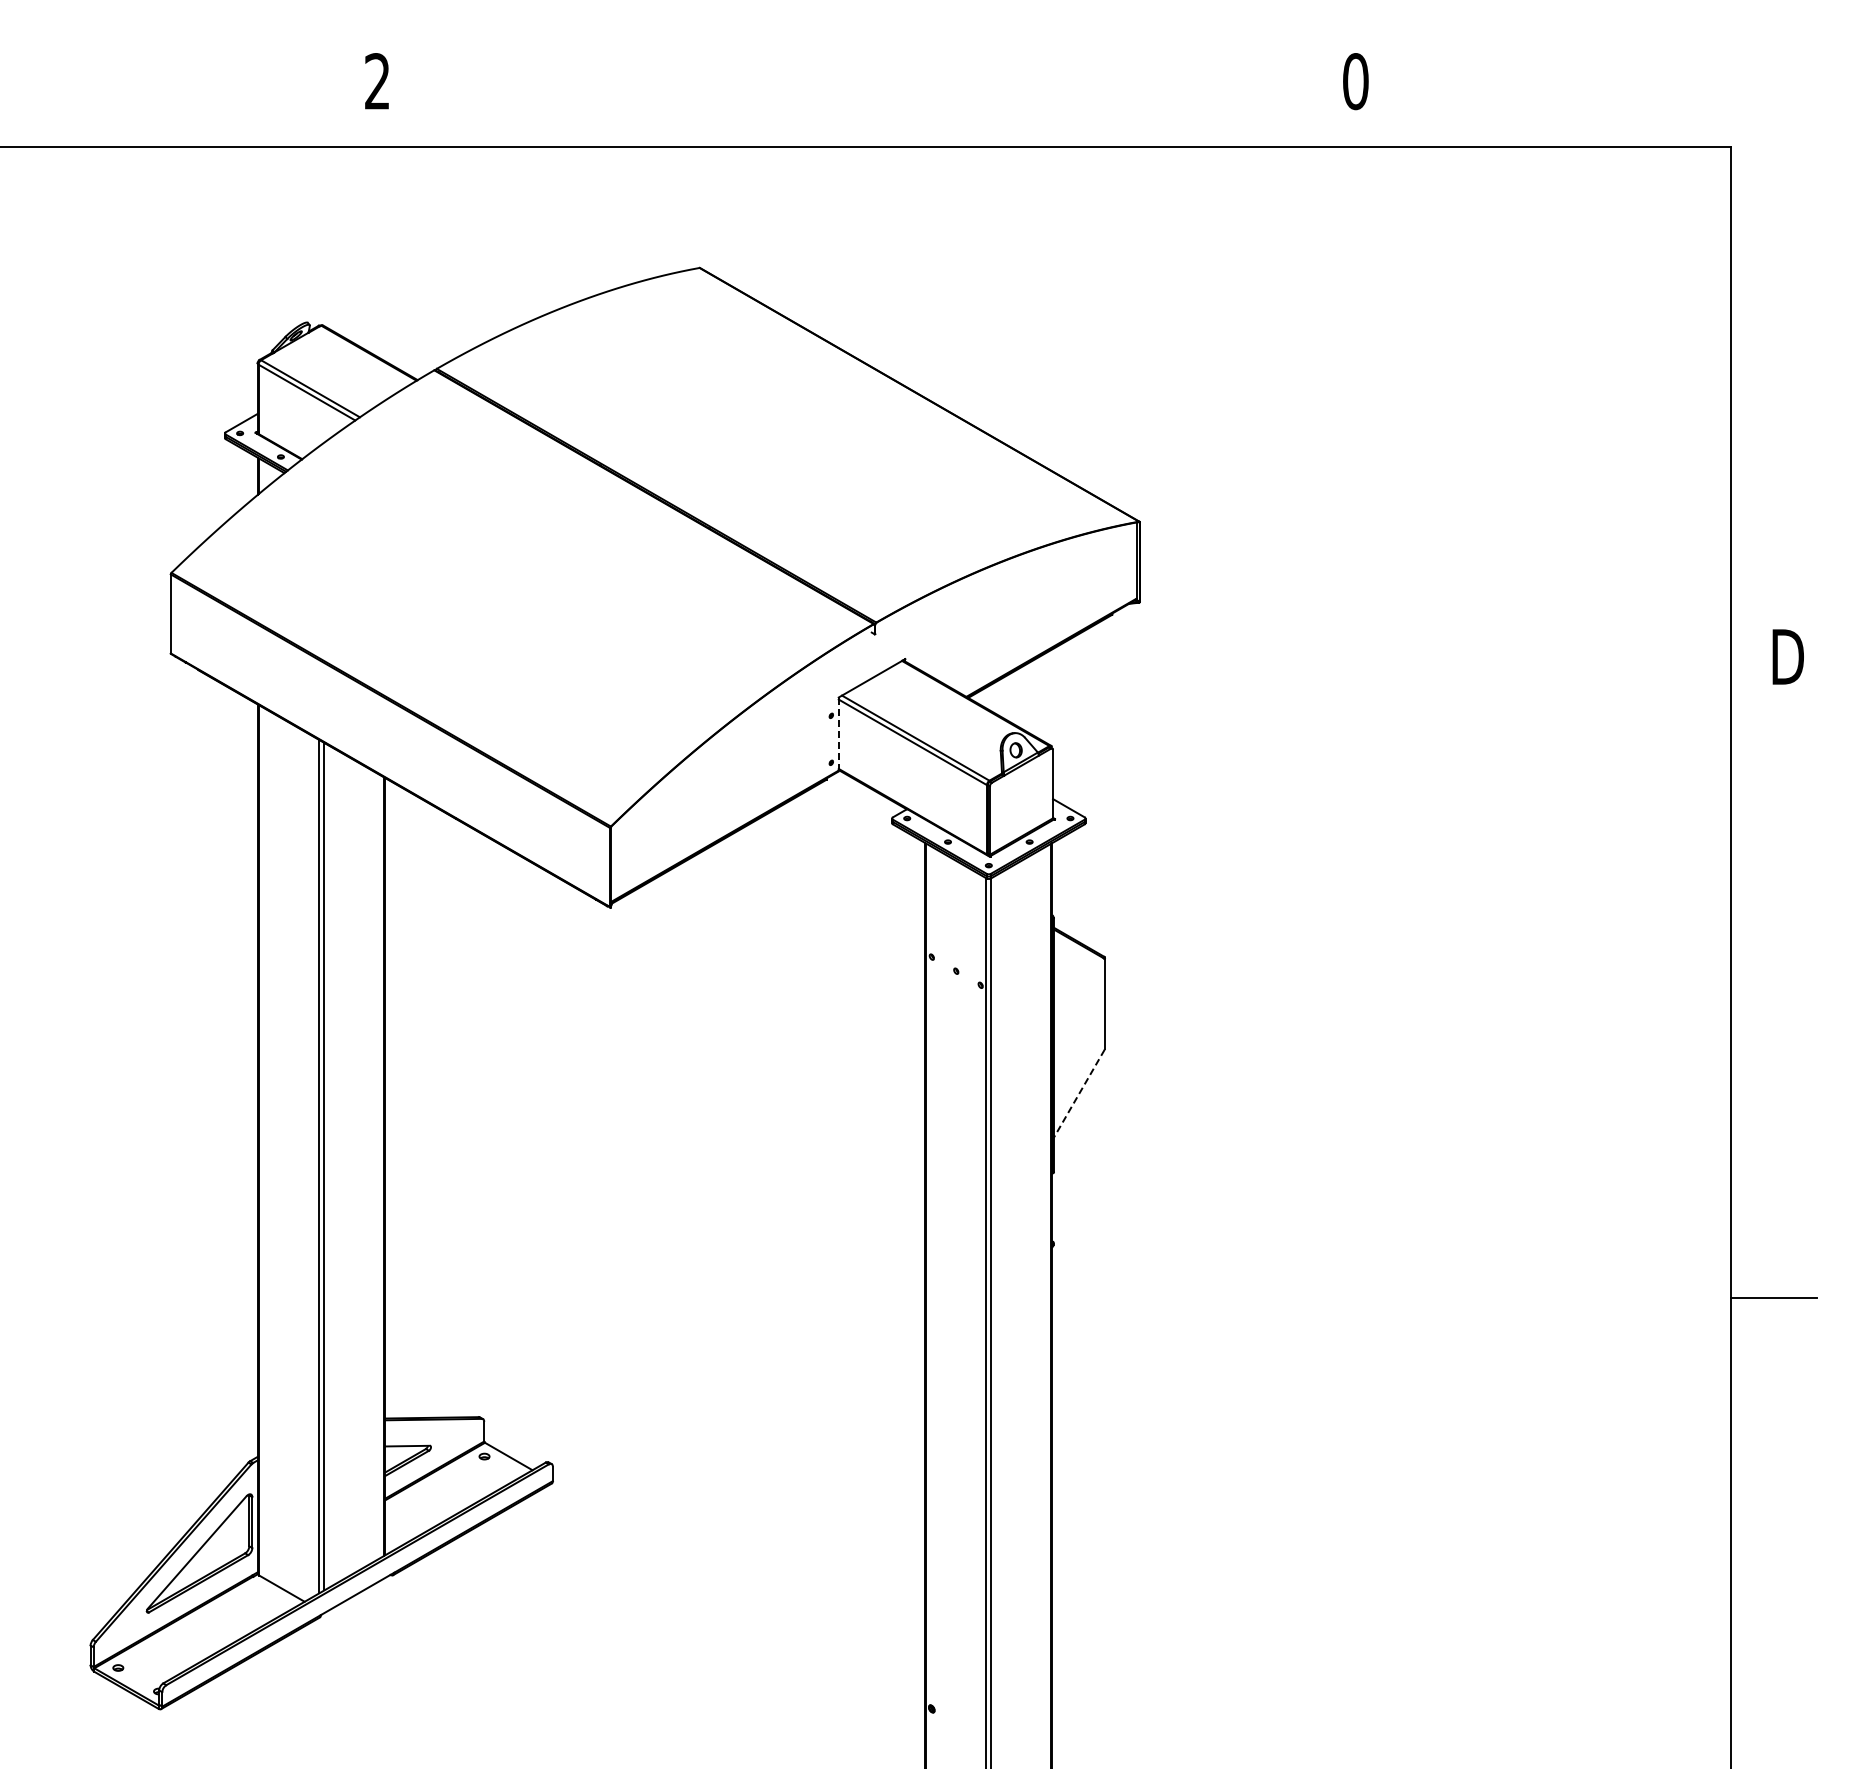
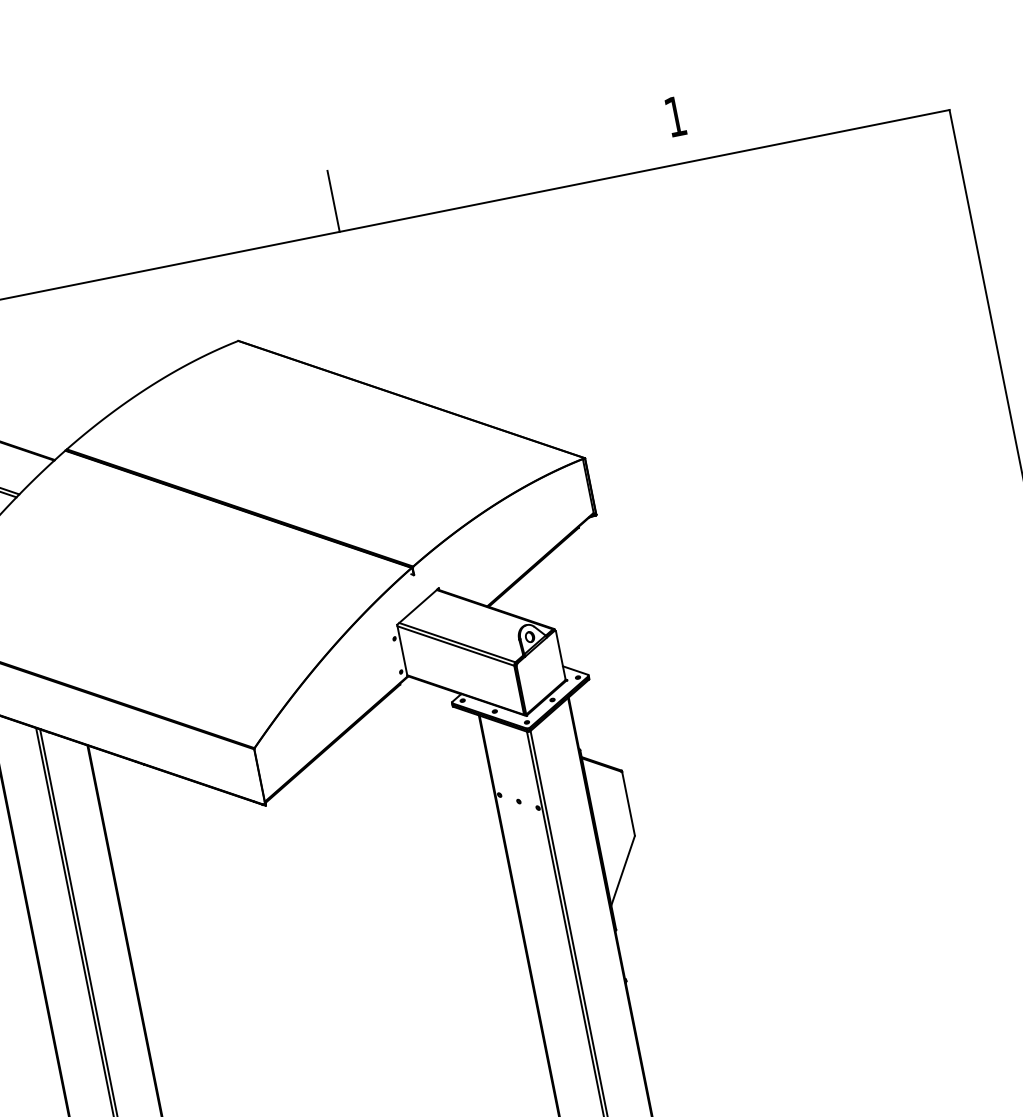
text: (1355, 81) -> (675, 116), 0 -> 1
line: (867, 103) -> (333, 201), added
line: (838, 734) -> (402, 650), dashed -> solid
line: (1079, 1093) -> (623, 870), dashed -> solid

